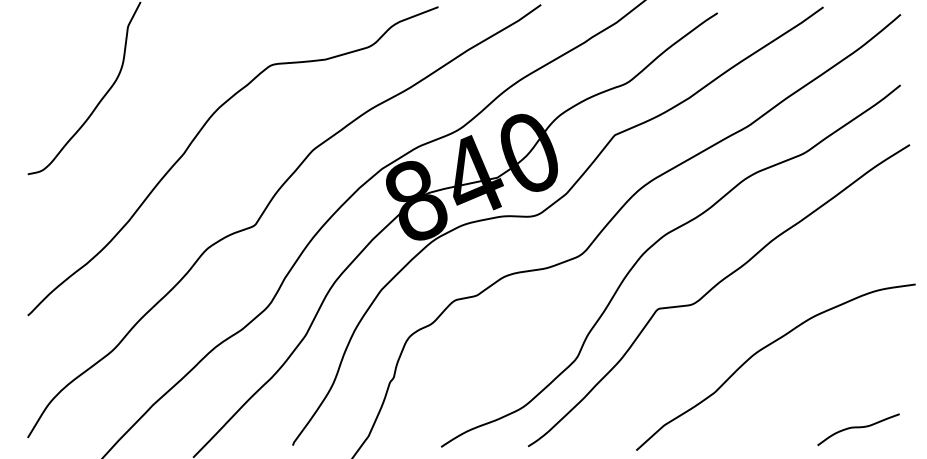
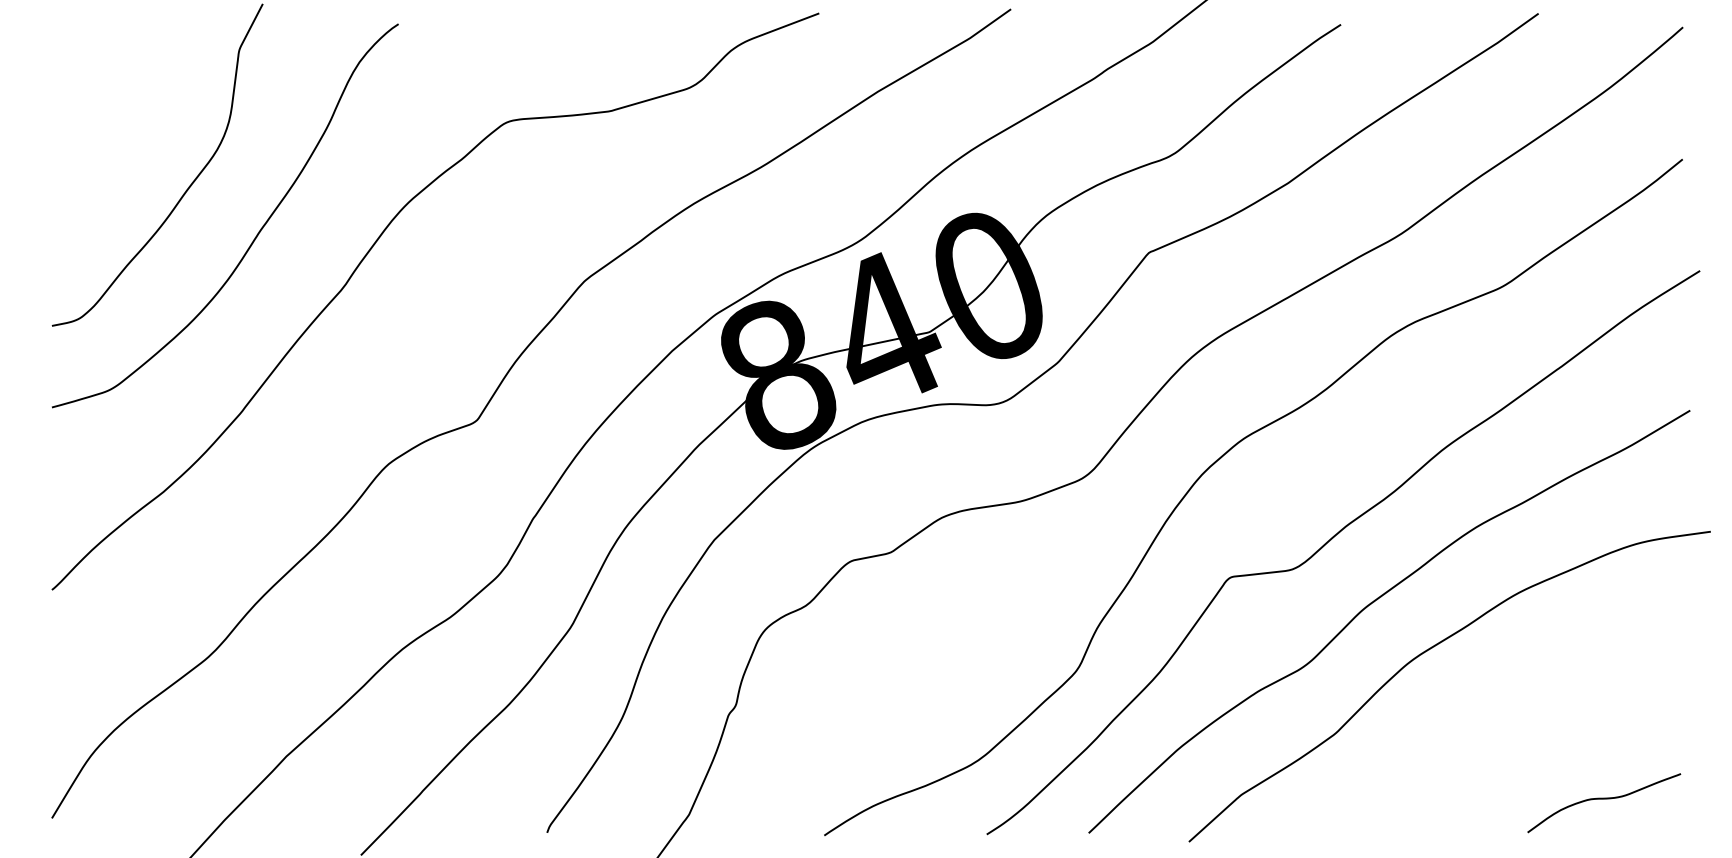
curve: (136, 125) -> (255, 234), added
curve: (736, 322) -> (1376, 602), added

